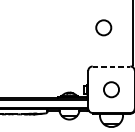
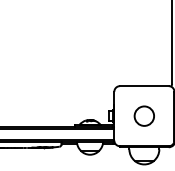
circle: (103, 27) -> (133, 35), removed
line: (111, 66) -> (144, 86), dashed -> solid

